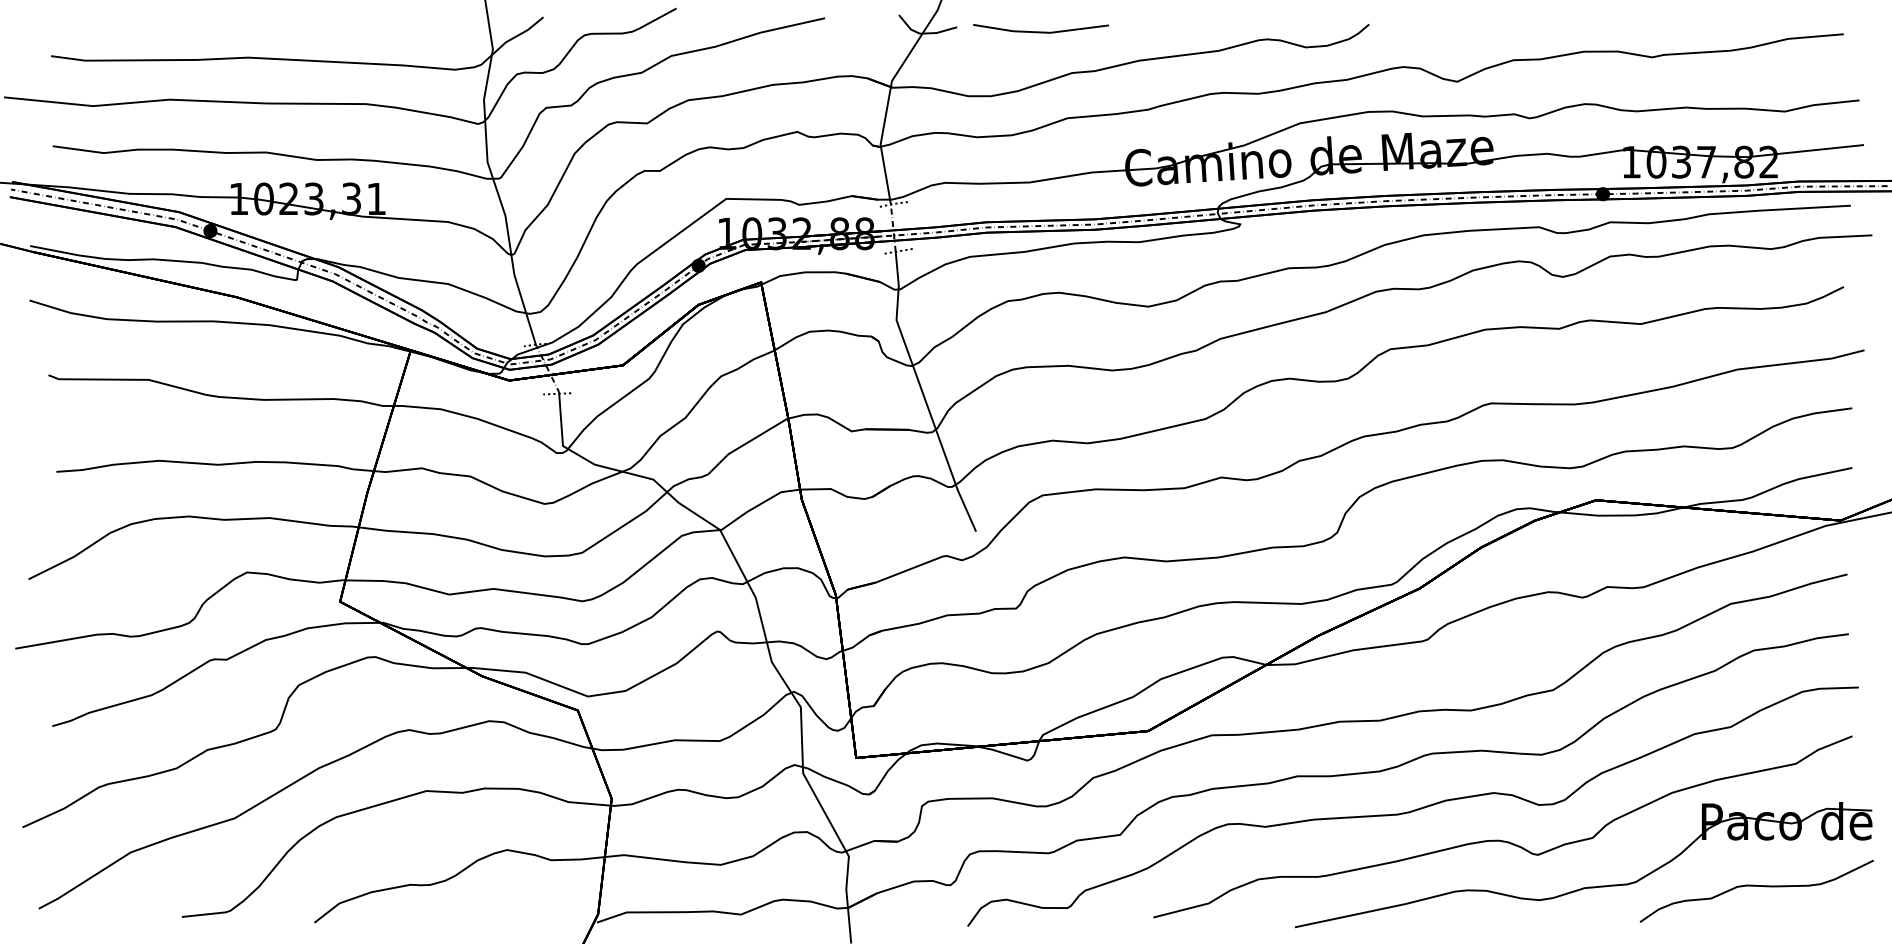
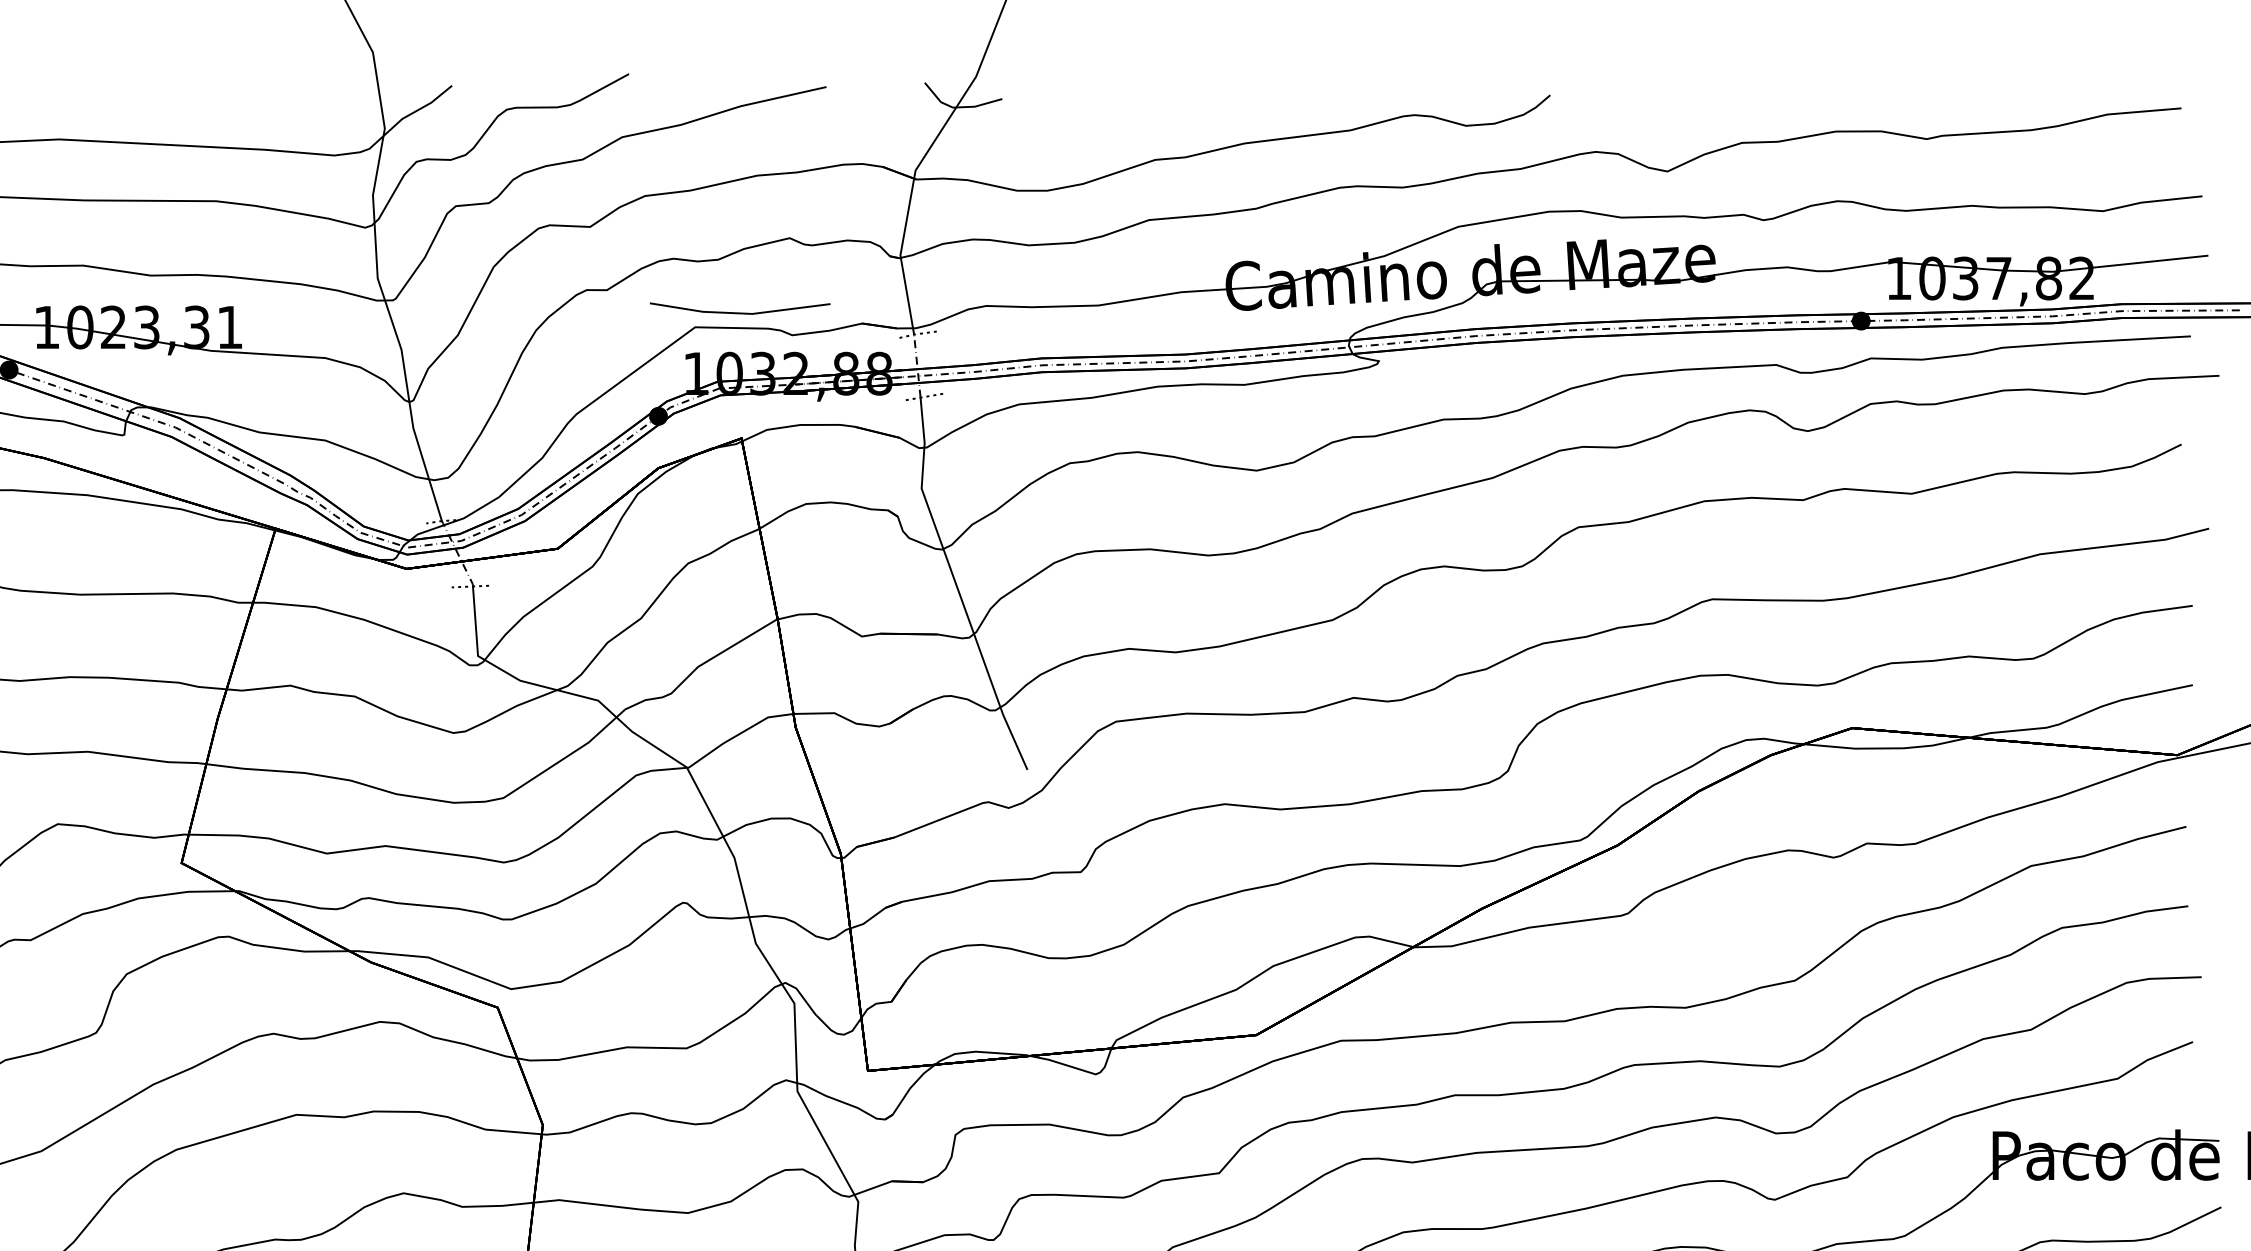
line: (1040, 31) -> (739, 312), moved

